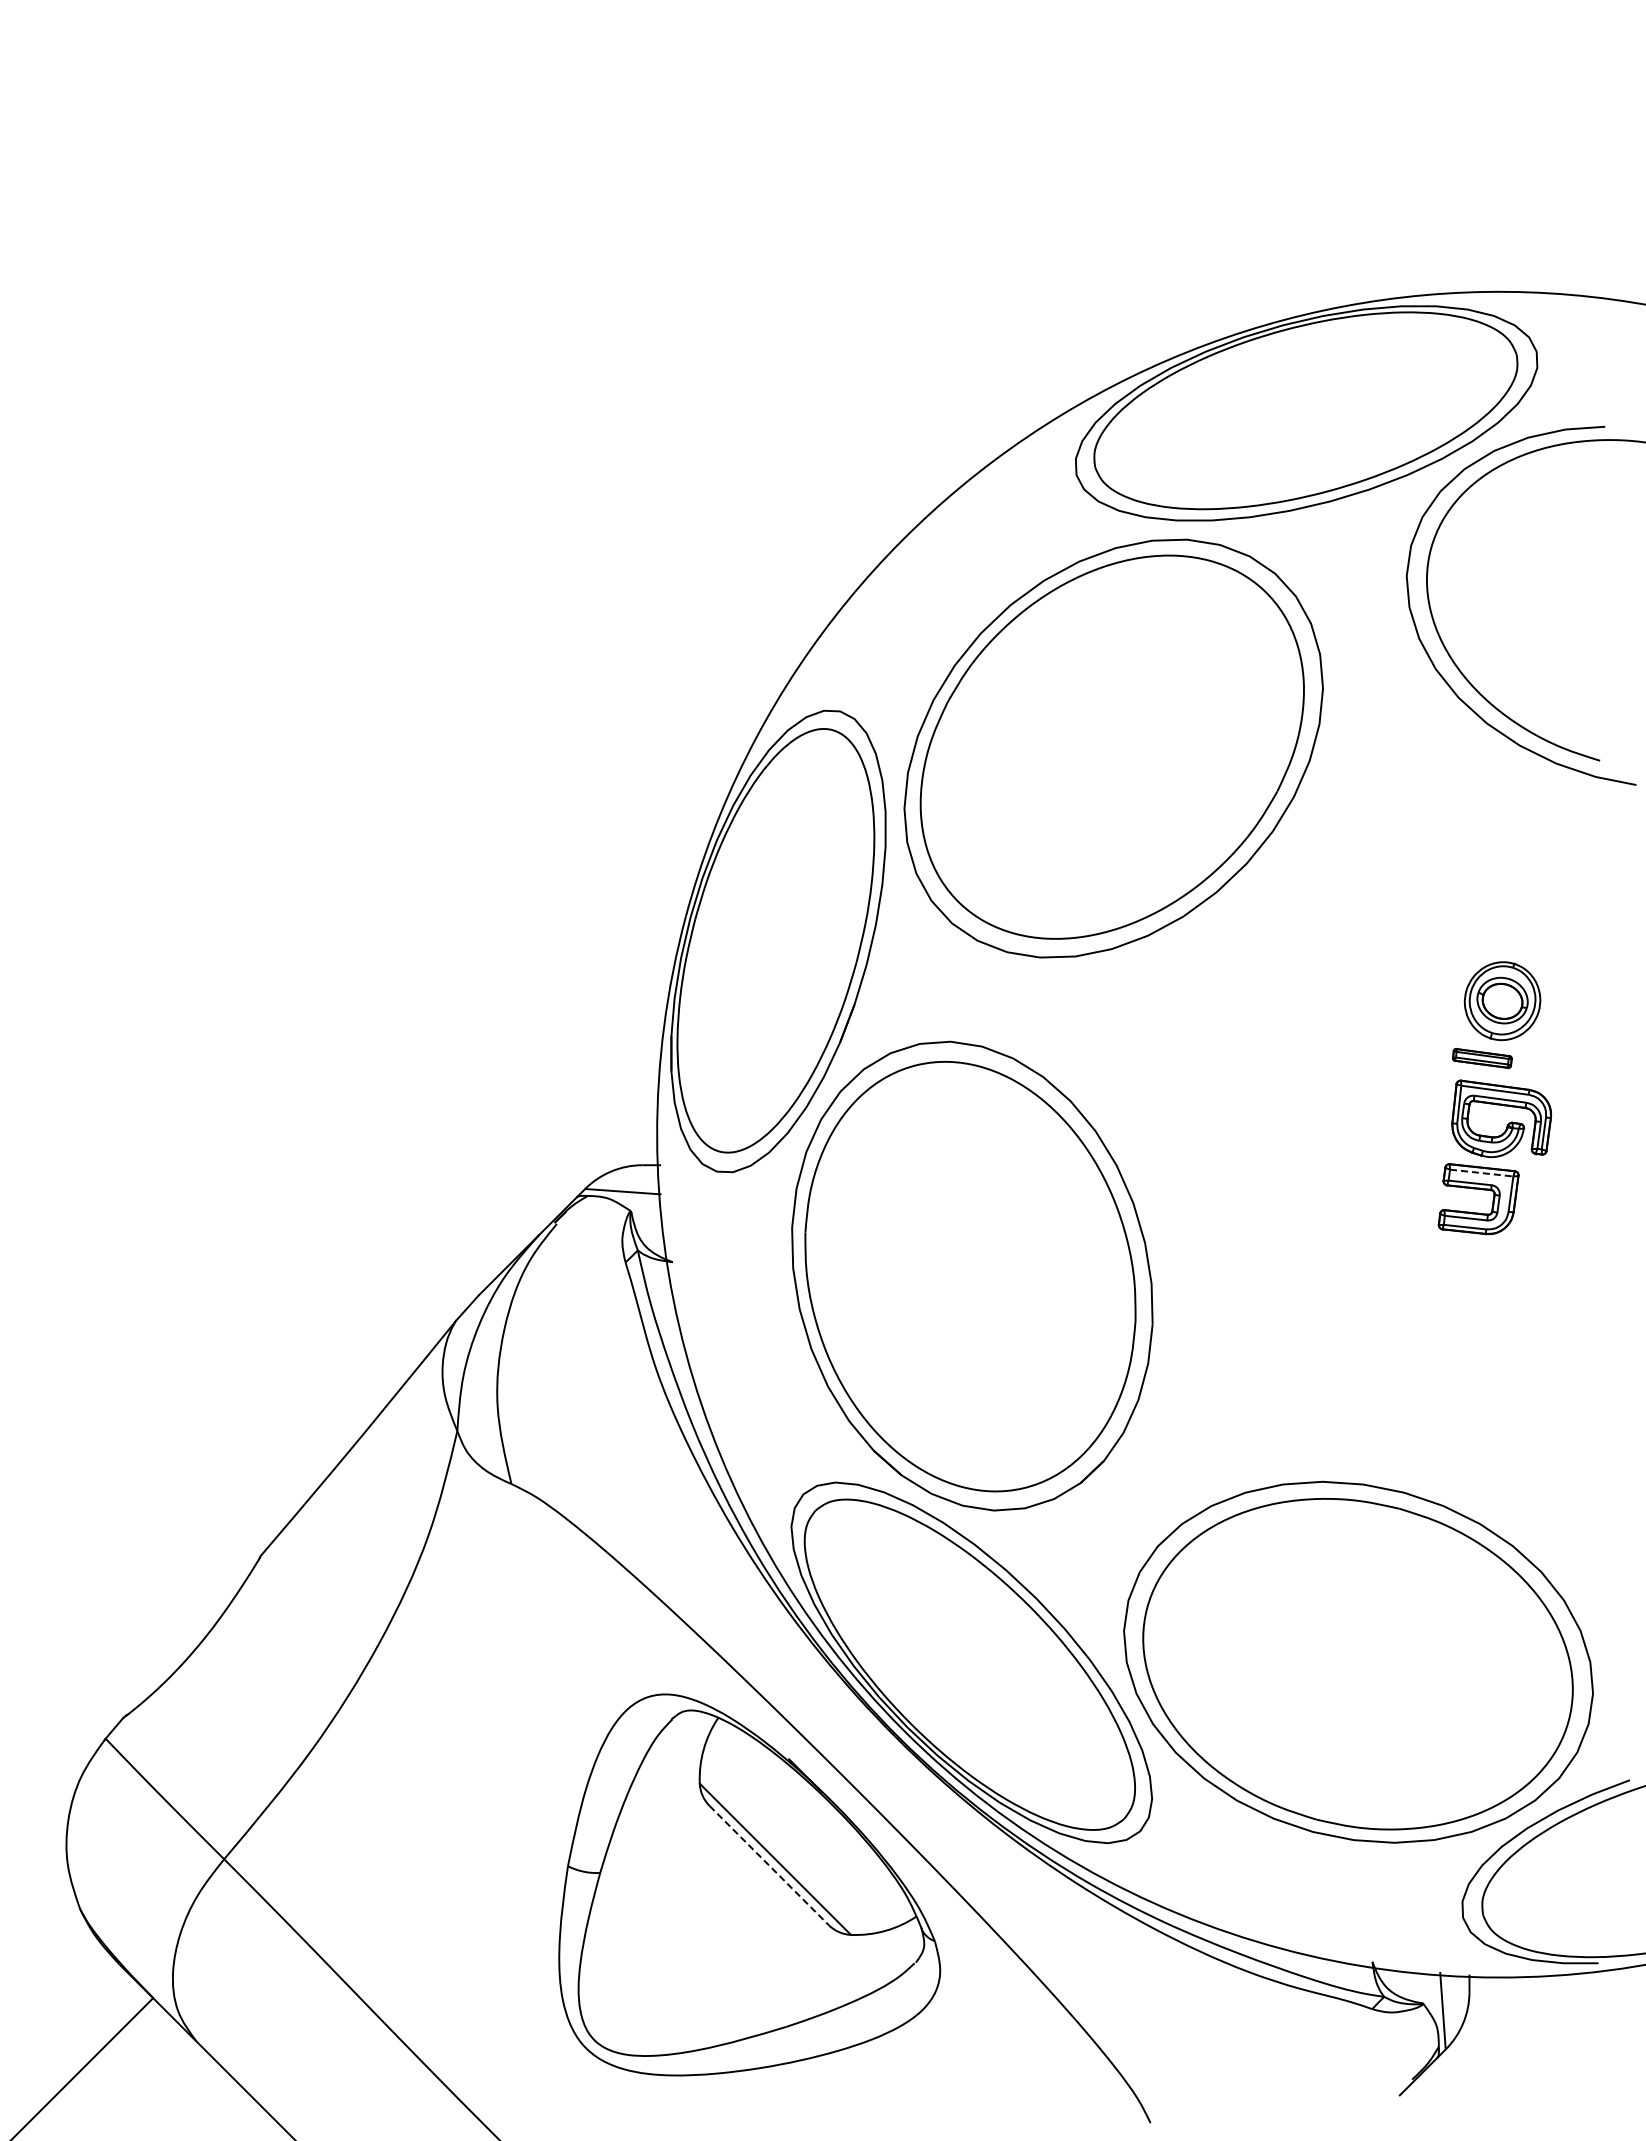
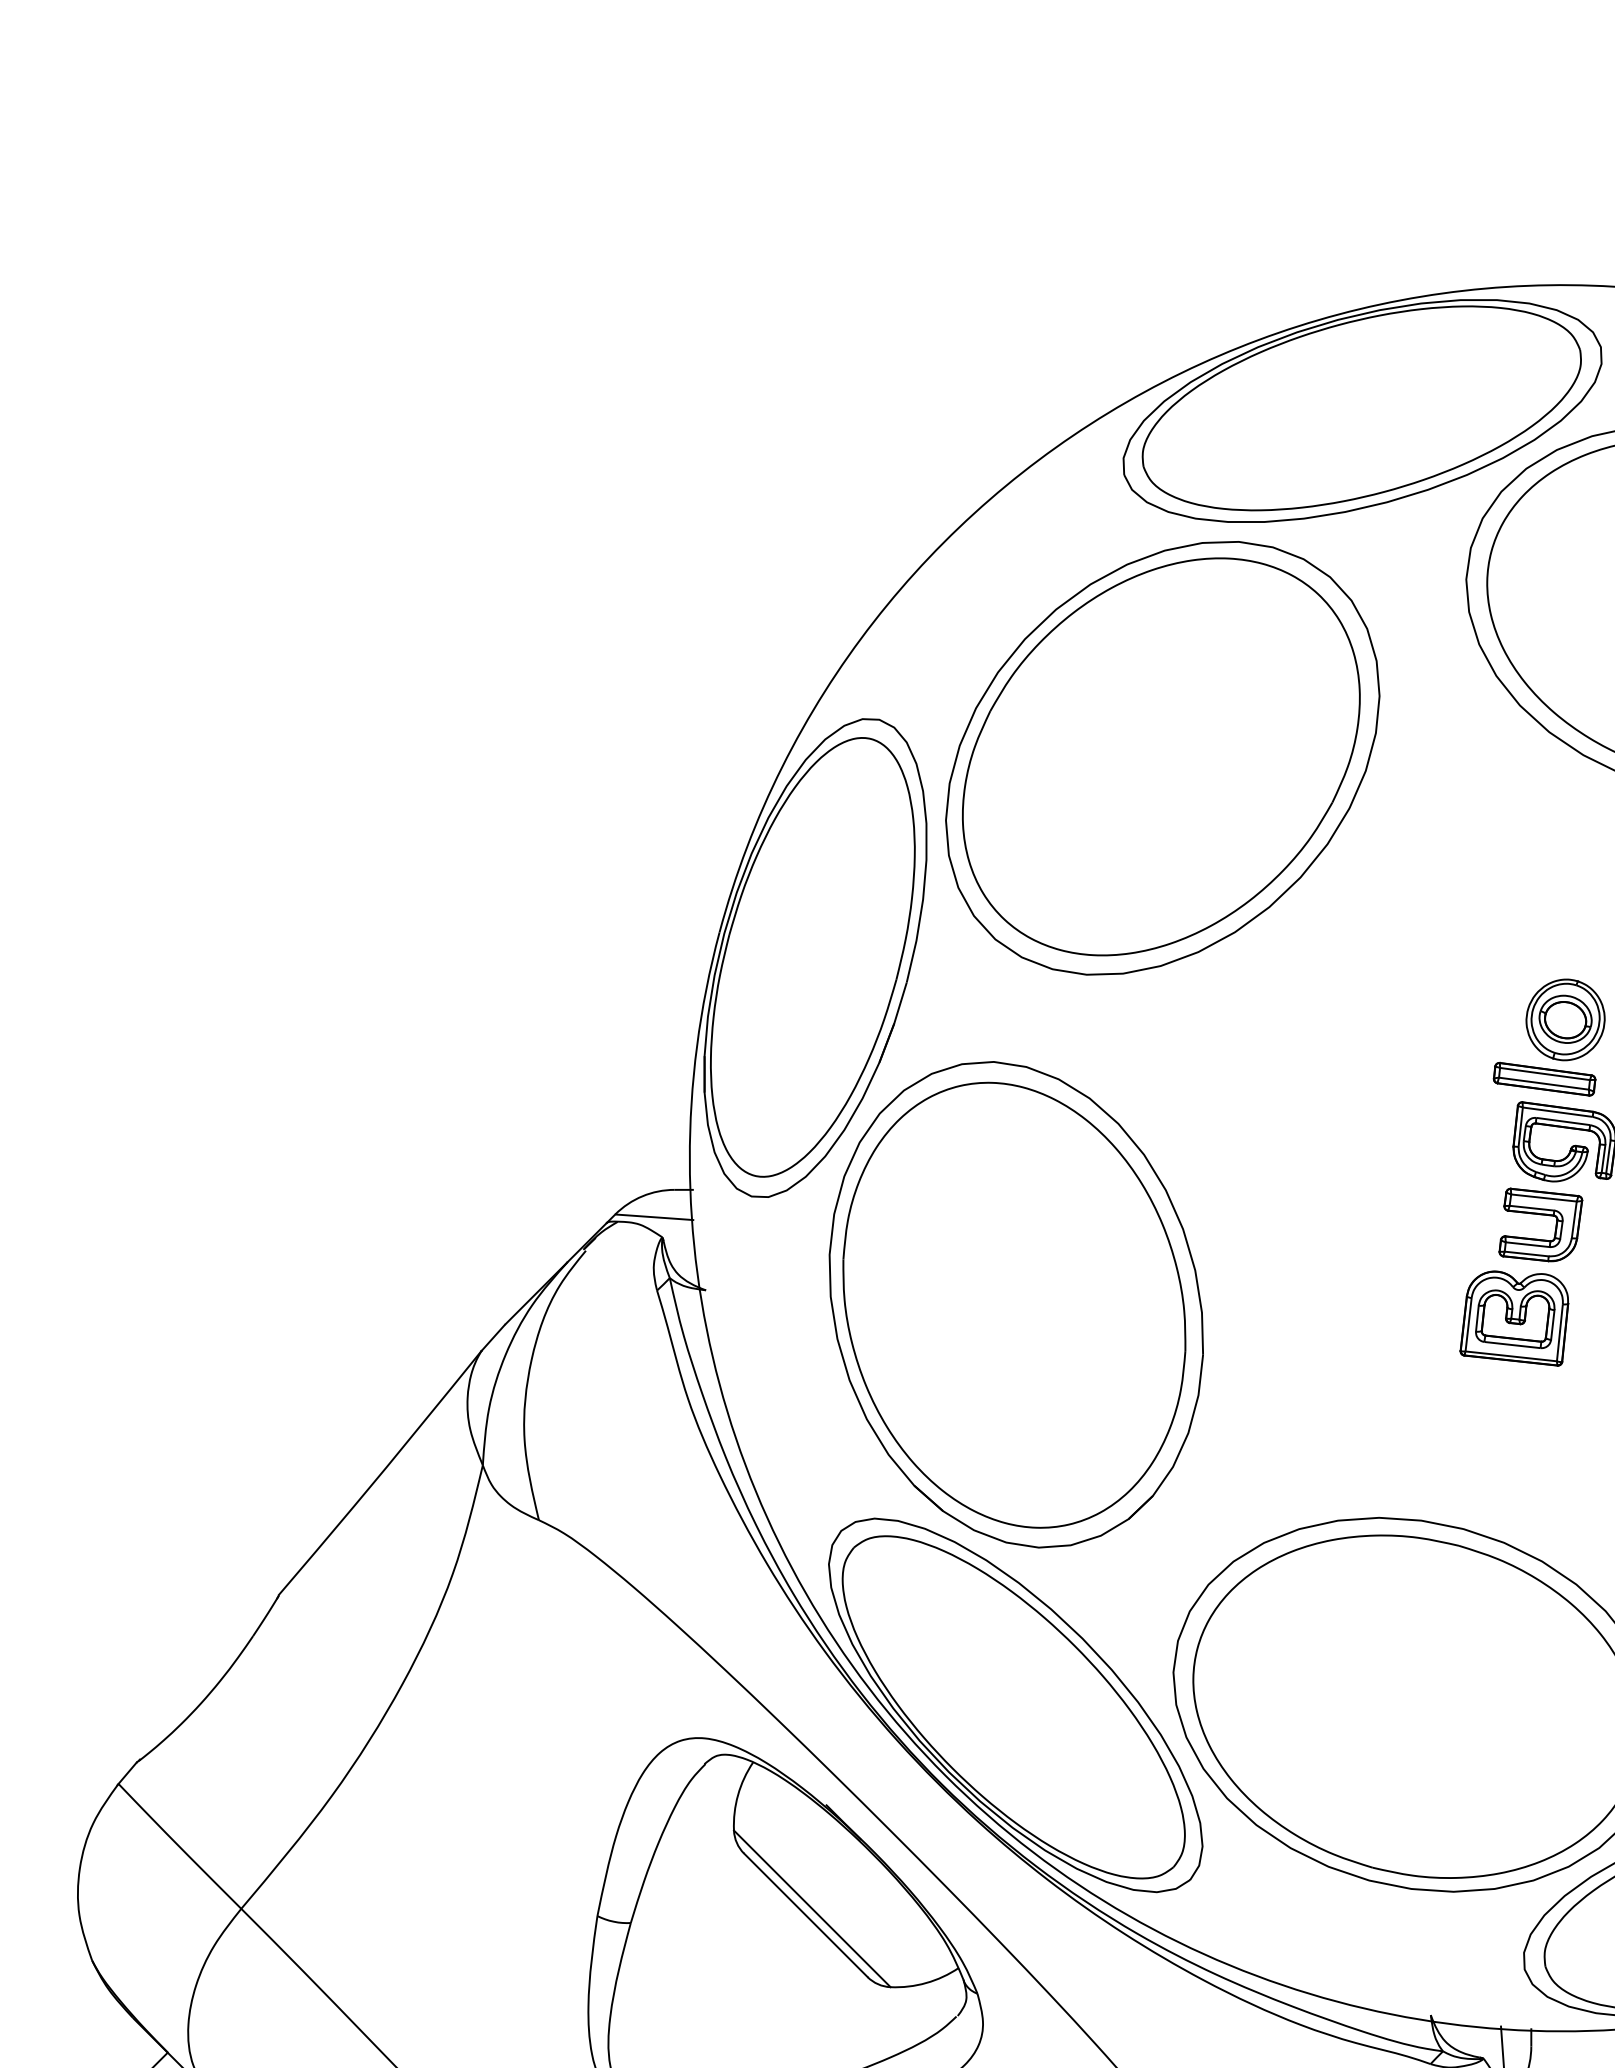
part: (1482, 1058) -> (1544, 1079), size x1.67
line: (1481, 1173) -> (1543, 1198), dashed -> solid
part: (1453, 1289) -> (1514, 1318), added
line: (769, 1865) -> (806, 1915), dashed -> solid

